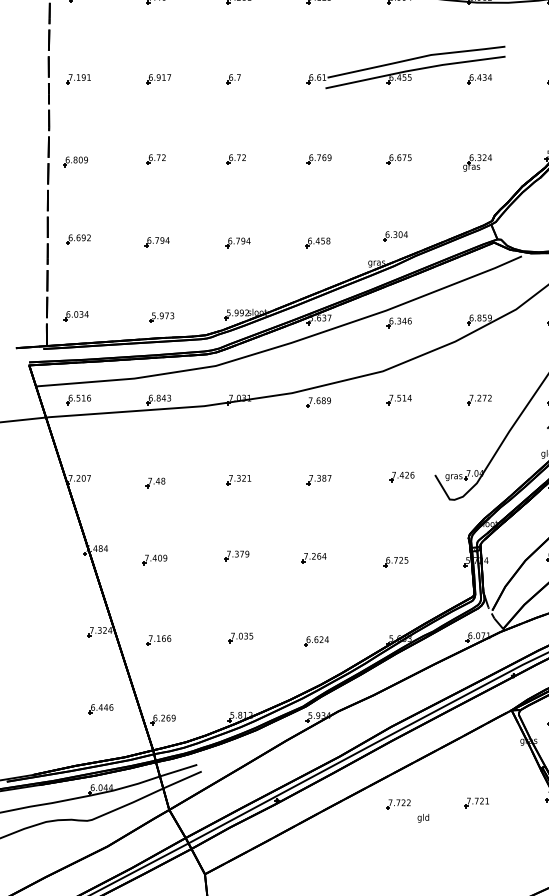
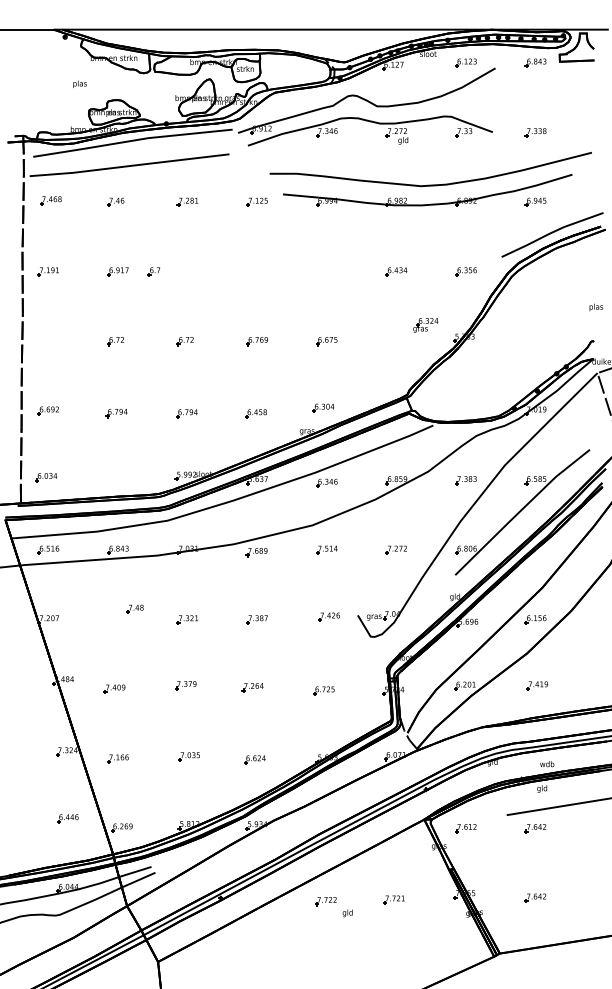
part: (405, 67) -> (332, 261), removed
part: (233, 78) -> (153, 271), moved
part: (75, 161) -> (45, 343), removed
part: (477, 163) -> (425, 325), moved
part: (161, 317) -> (120, 478), removed
part: (154, 482) -> (134, 608), moved

